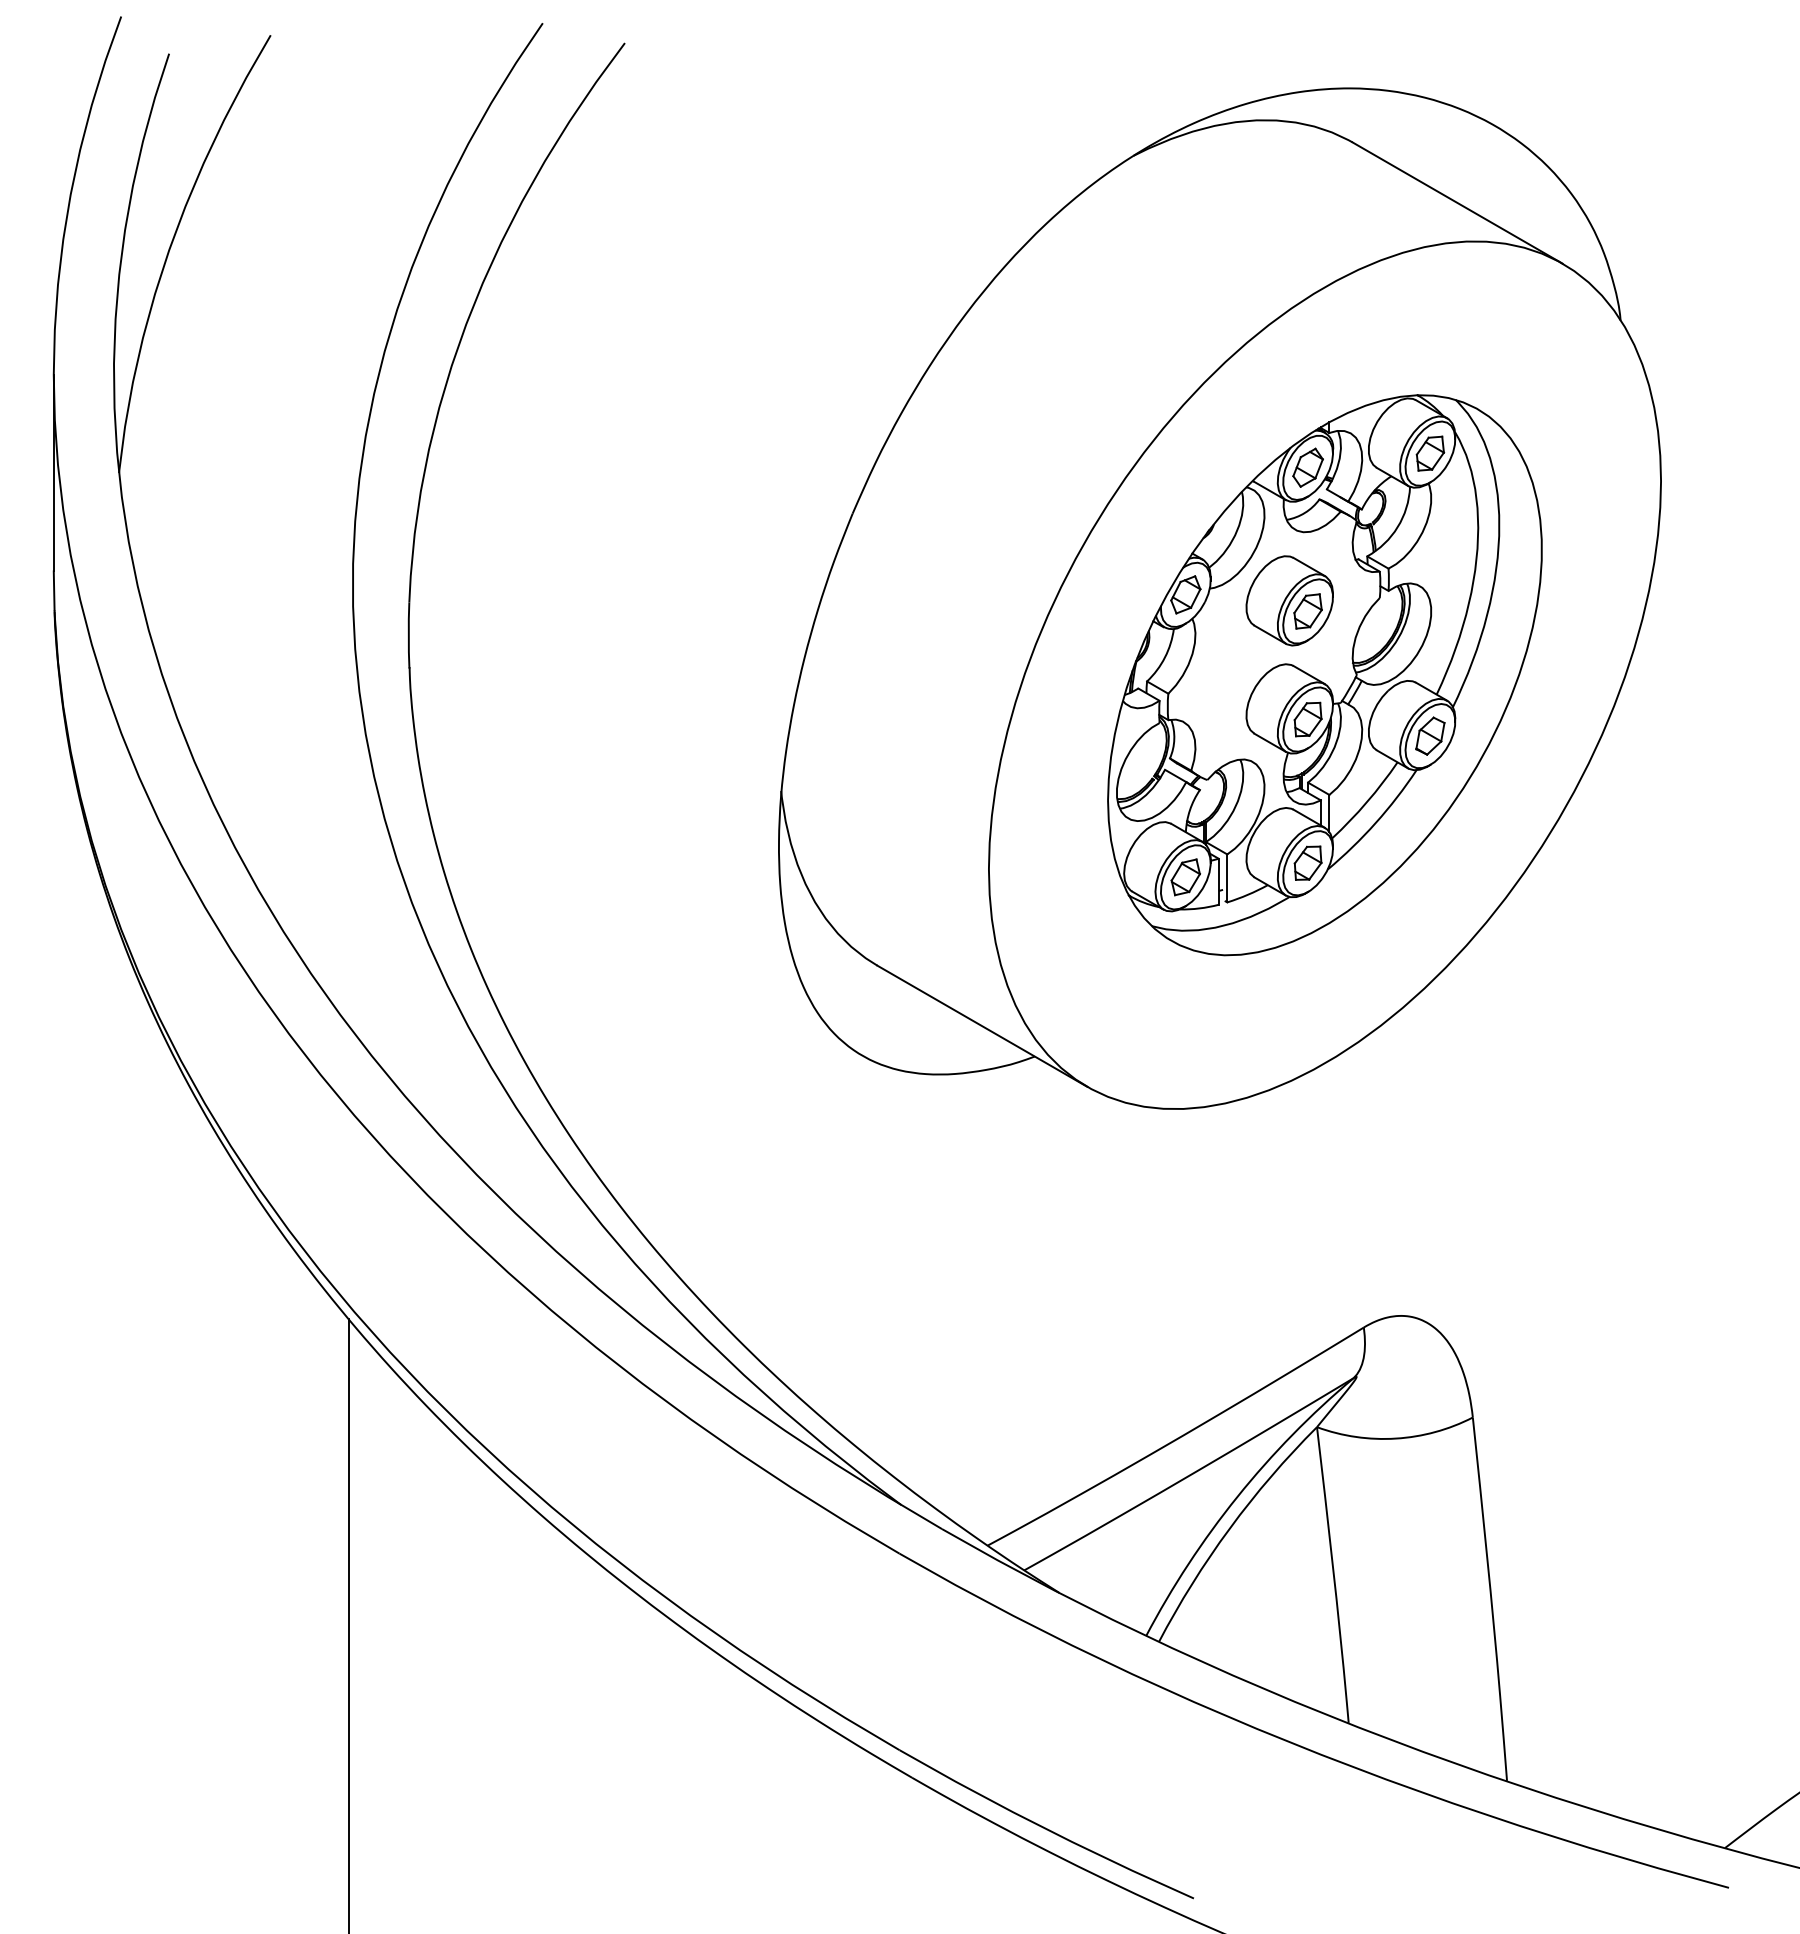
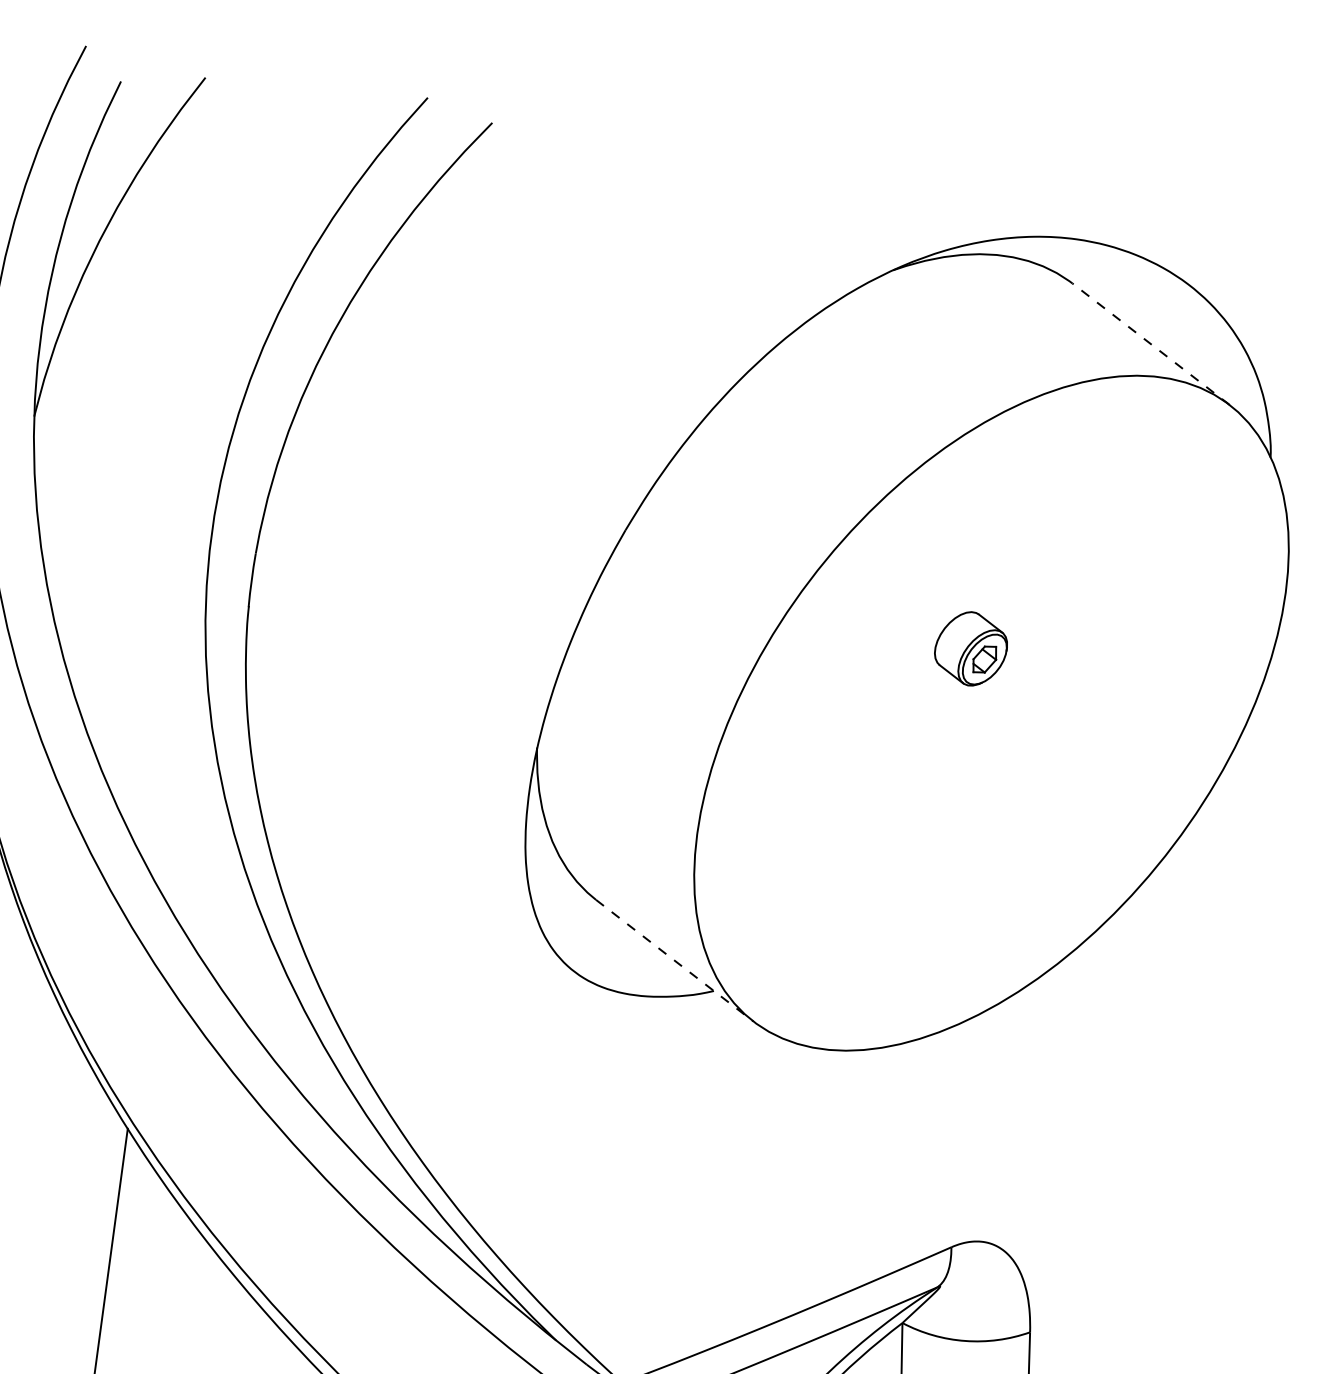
line: (1457, 202) -> (1151, 343), solid -> dashed
part: (1324, 675) -> (991, 713), removed
line: (982, 1026) -> (674, 960), solid -> dashed

